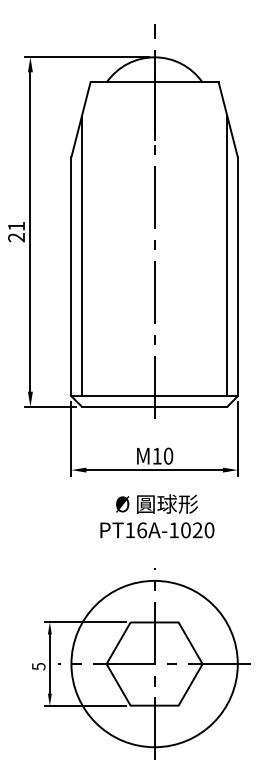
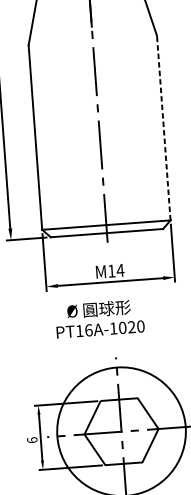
line: (81, 256) -> (42, 121), removed
line: (227, 256) -> (154, 113), removed
line: (237, 276) -> (163, 127), solid -> dashed
text: (168, 455) -> (120, 270), 10 -> 14
text: (157, 516) -> (99, 318), moved
text: (38, 666) -> (32, 440), 5 -> 6

